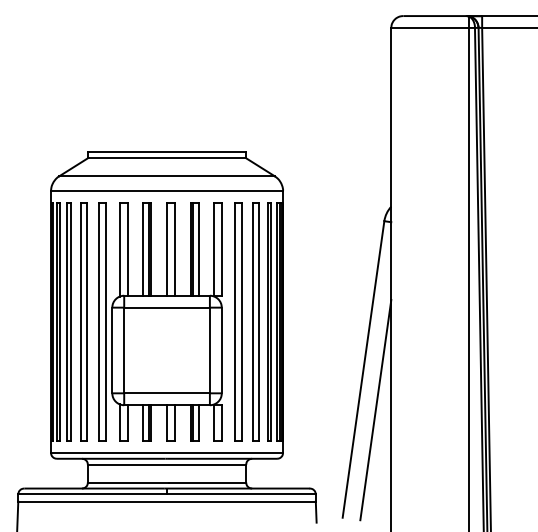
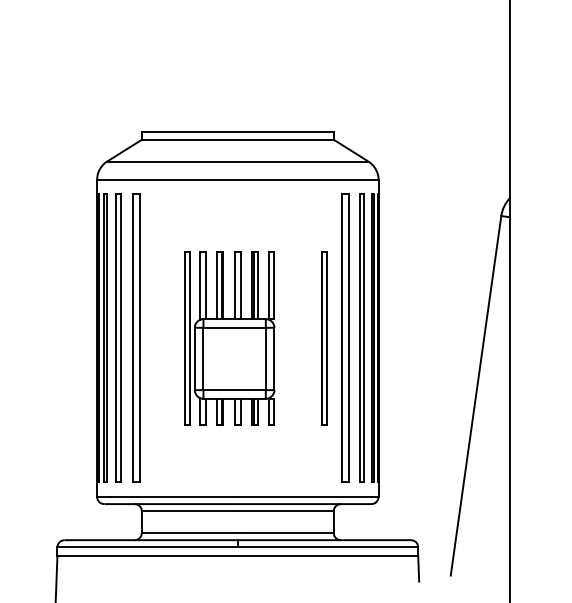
part: (160, 321) -> (229, 337), size x0.6
part: (238, 321) -> (324, 337), size x0.6
line: (375, 410) -> (490, 445), removed

